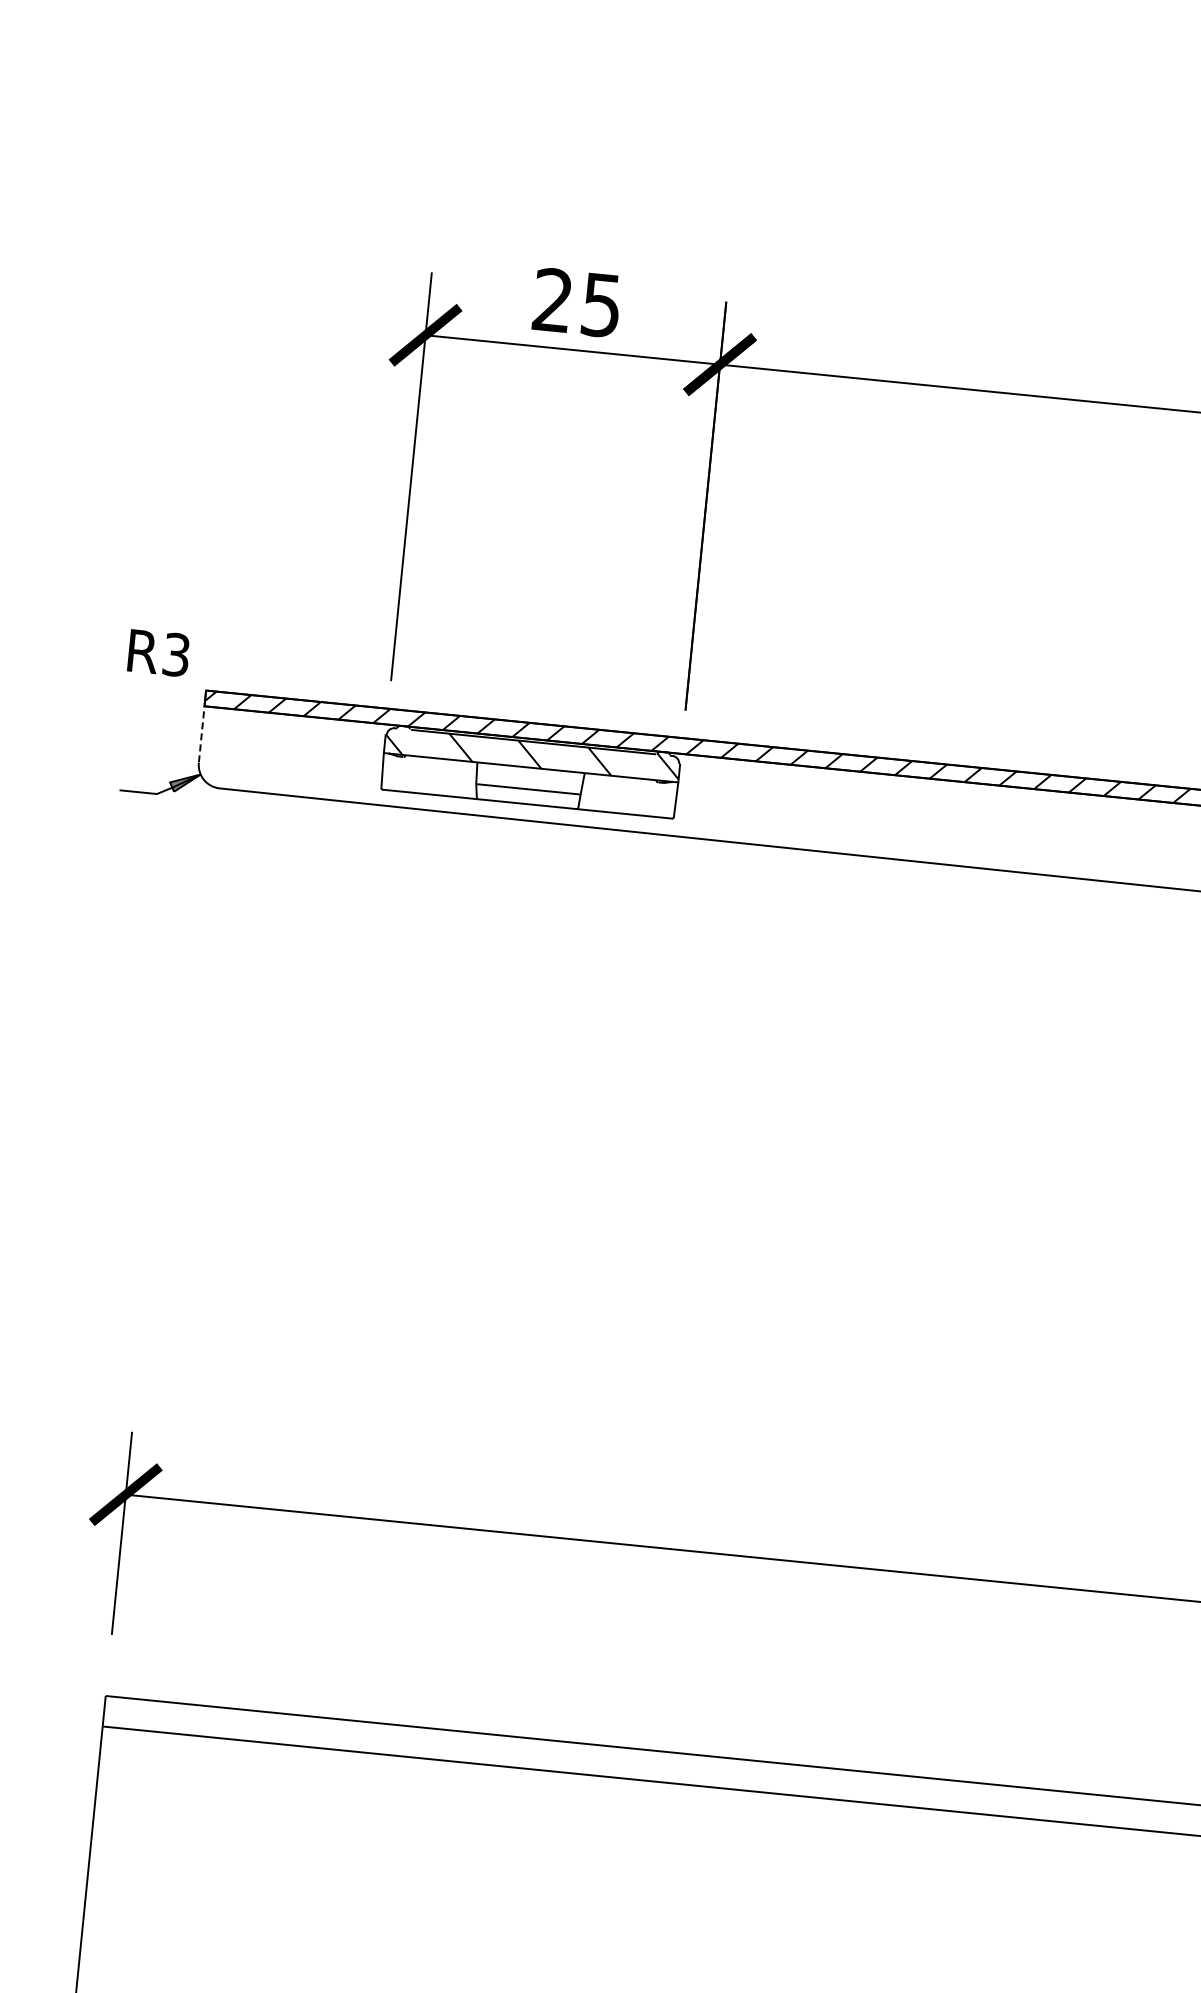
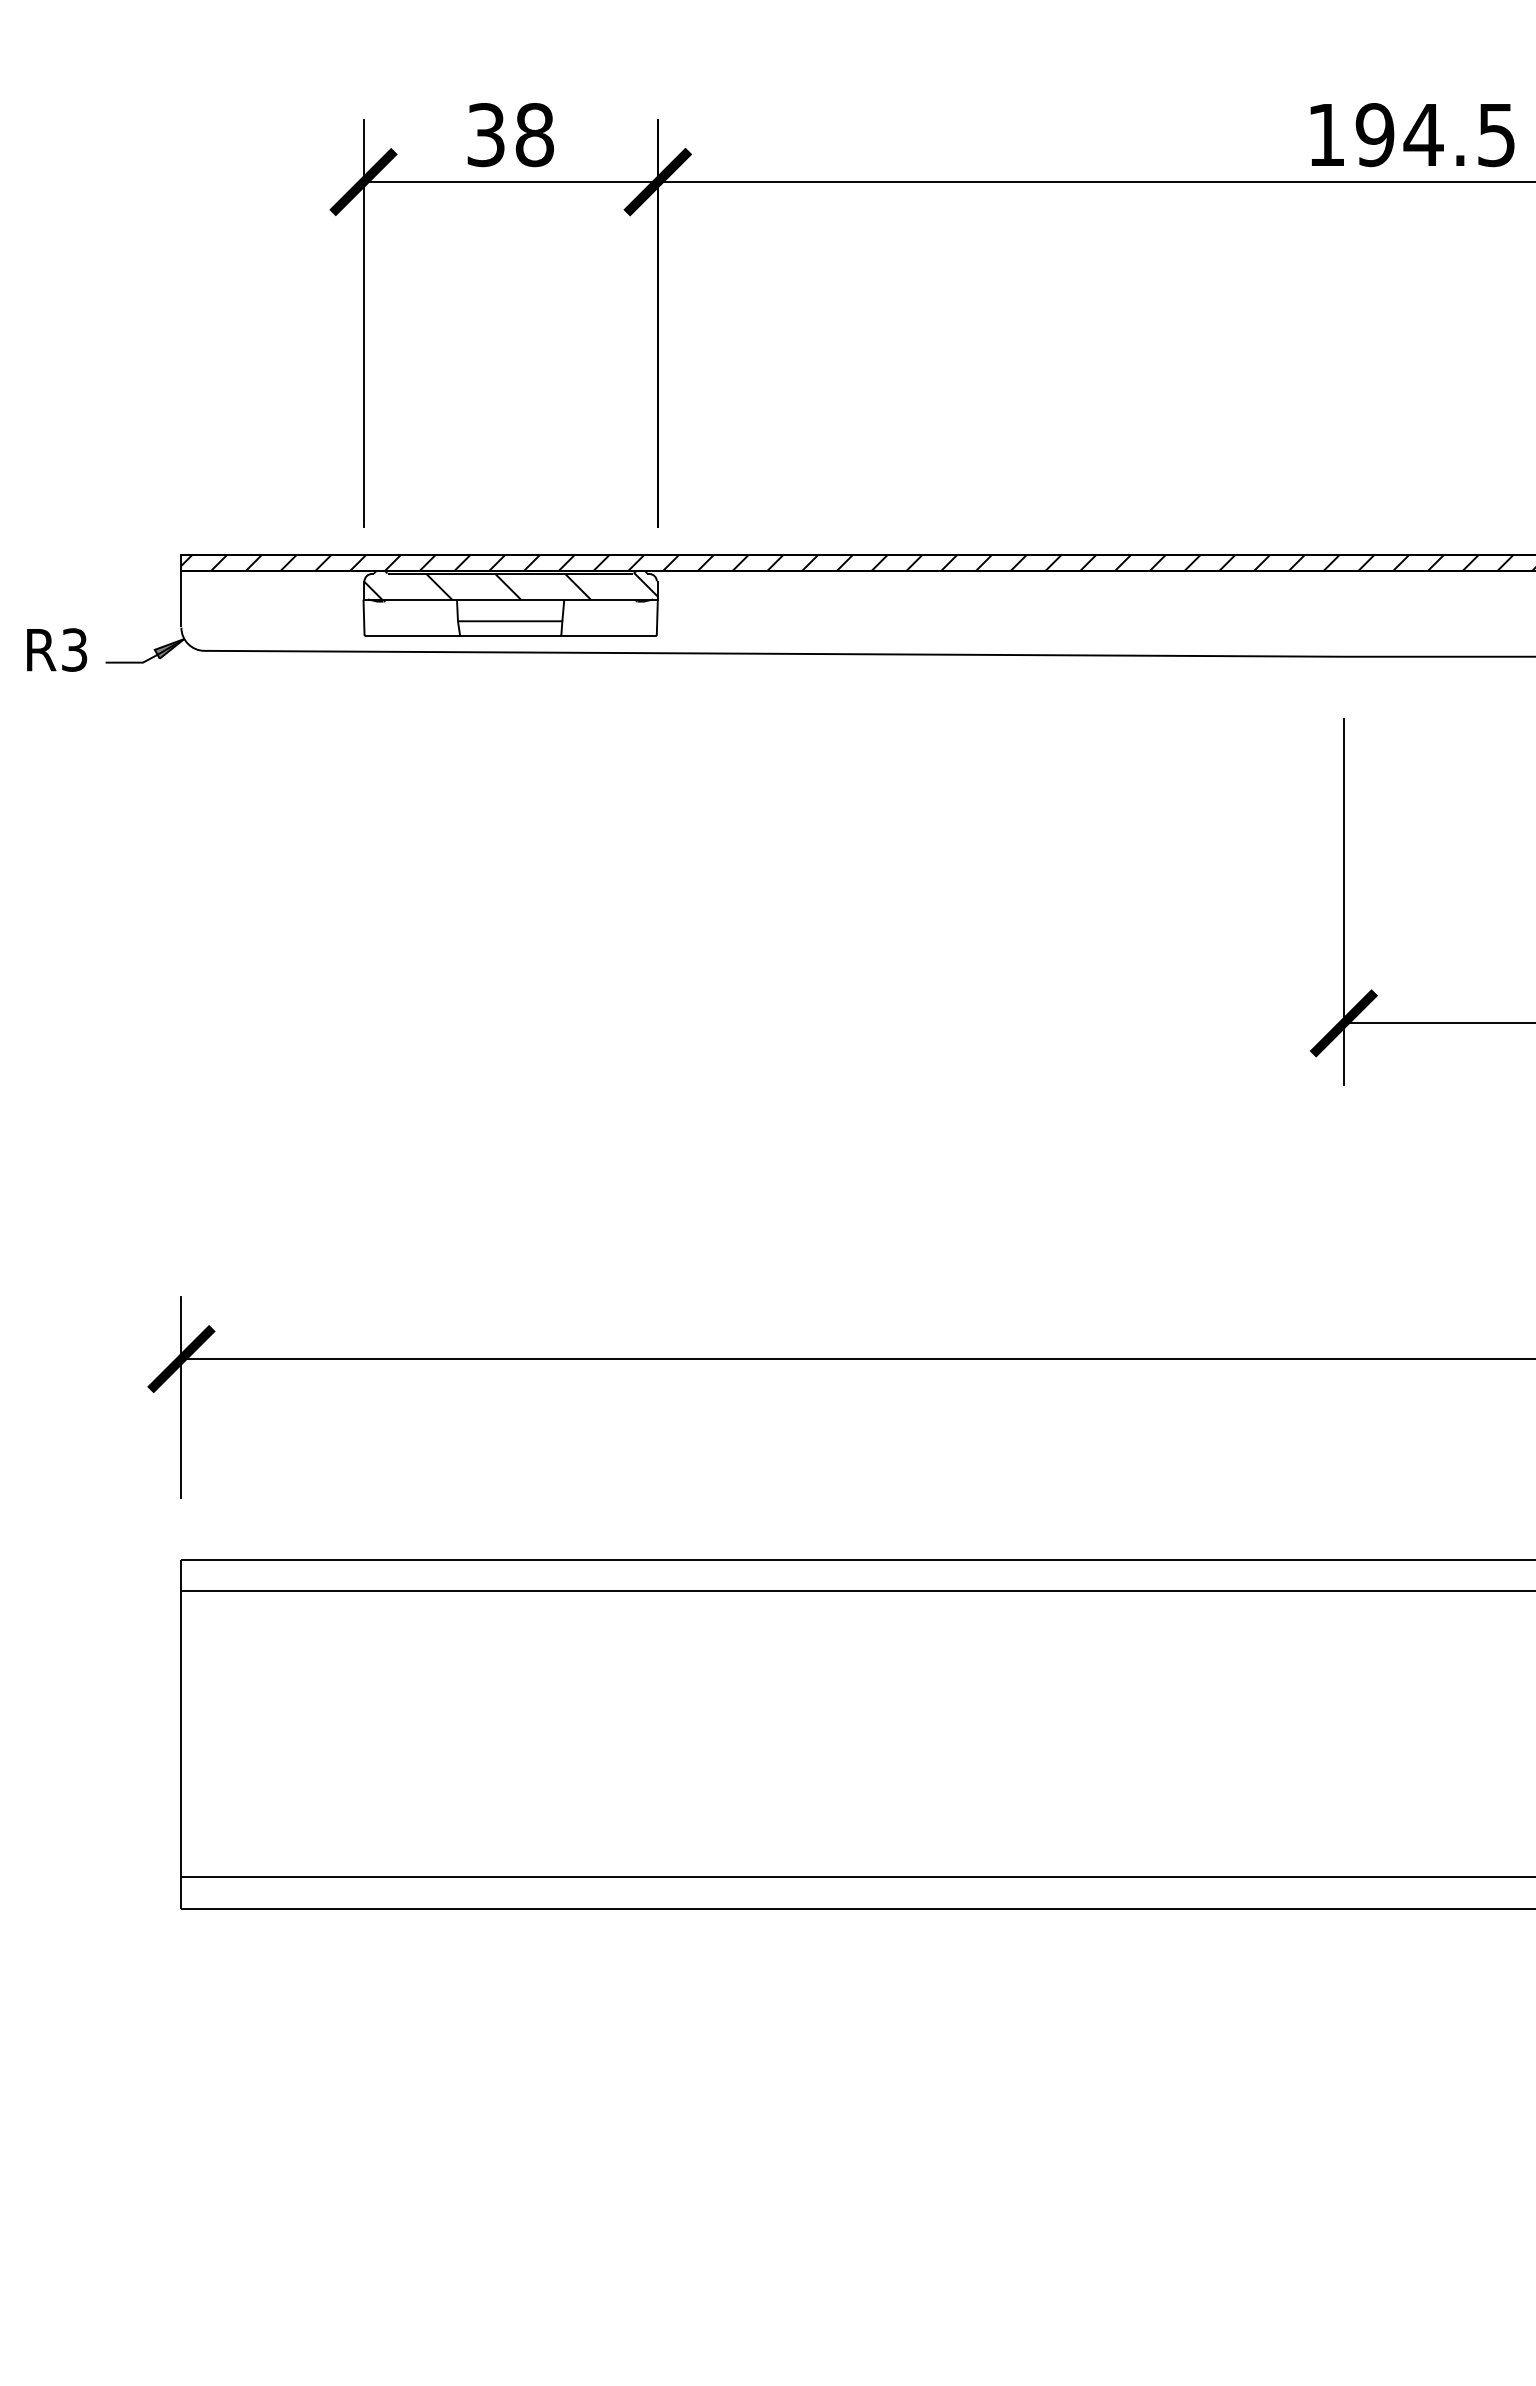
text: (577, 303) -> (510, 135), 25 -> 38
text: (159, 652) -> (57, 649), moved
line: (201, 733) -> (181, 598), dashed -> solid

